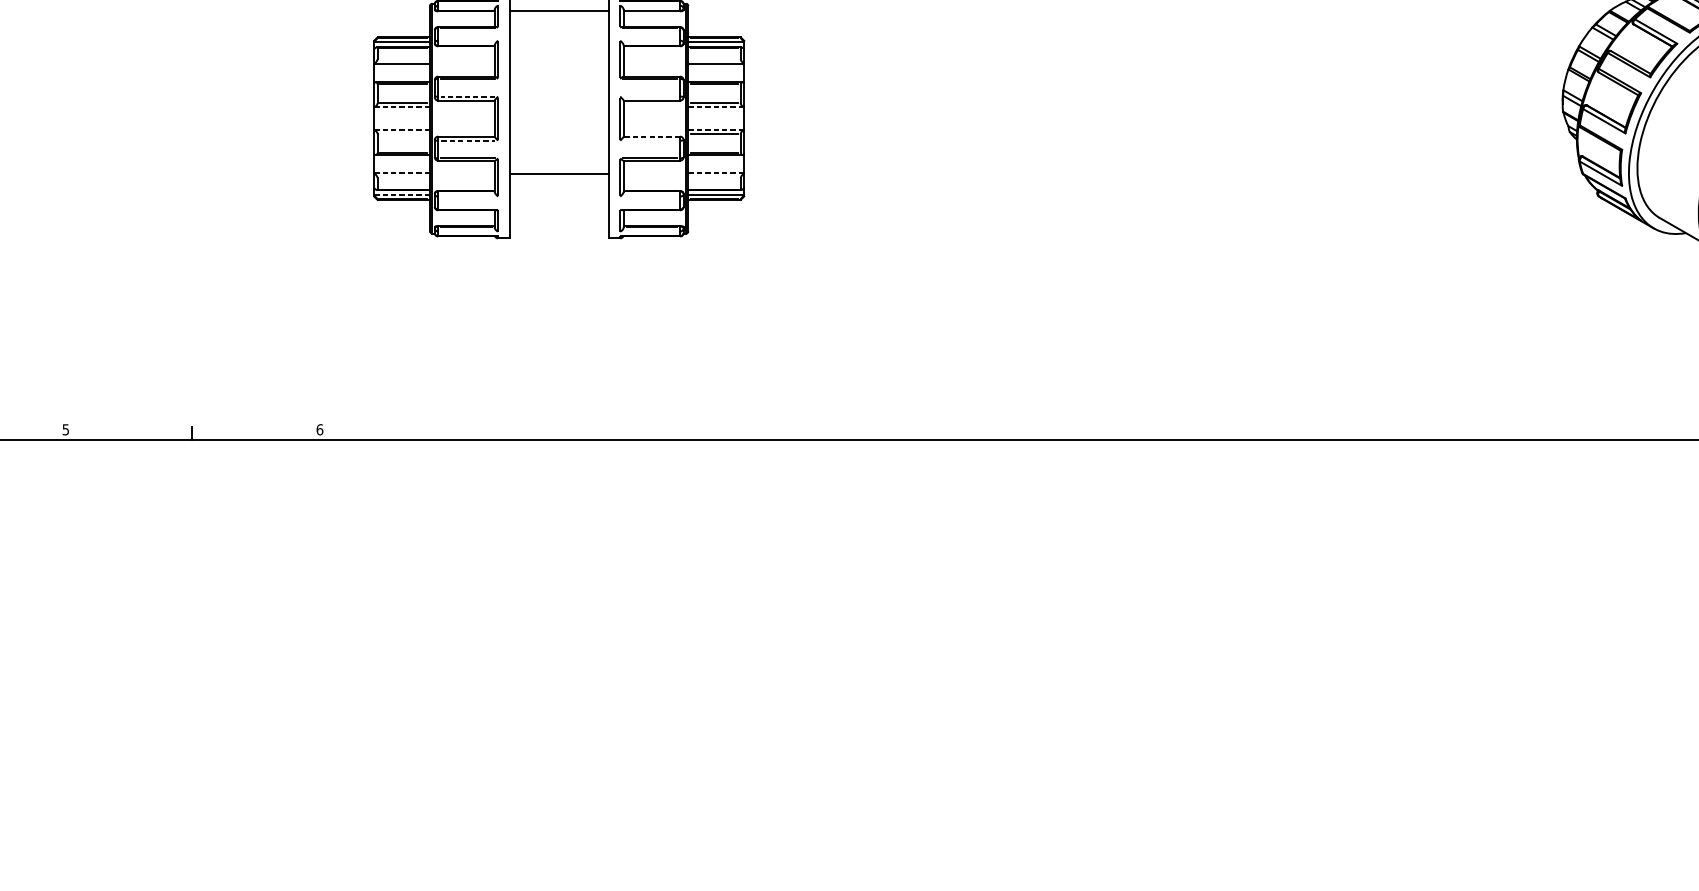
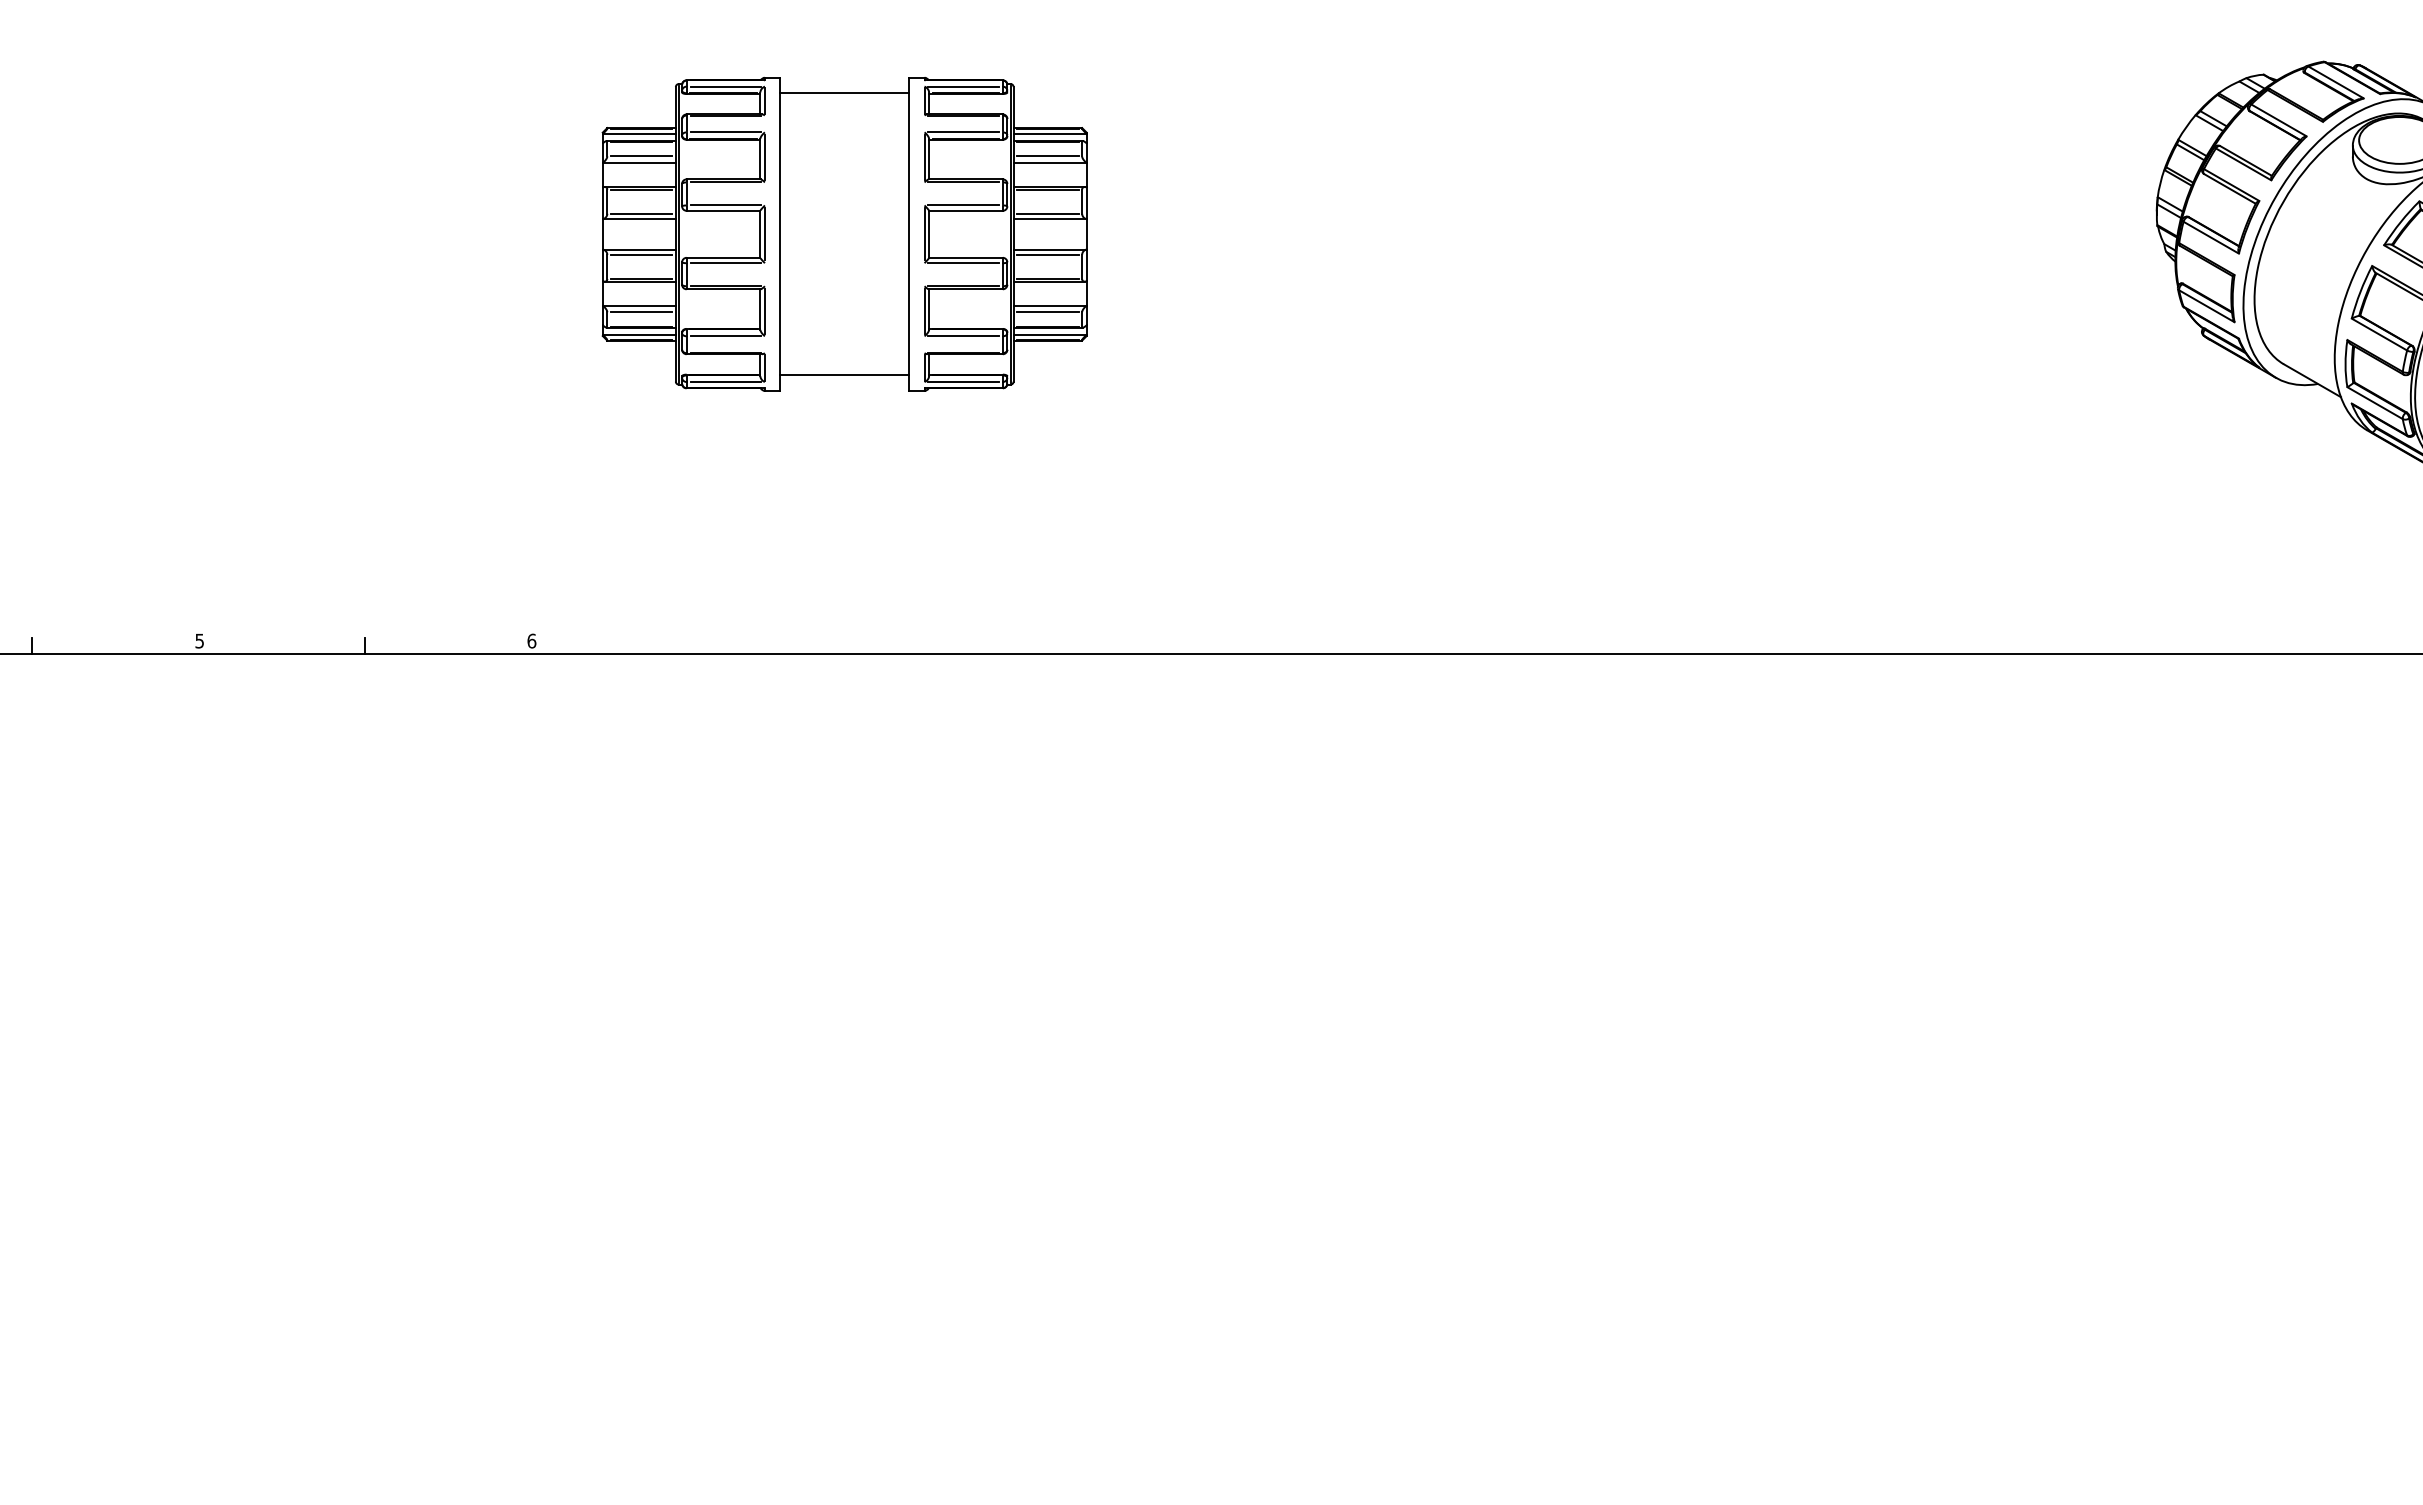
line: (468, 5) -> (725, 86), added
line: (650, 5) -> (963, 86), added
line: (651, 10) -> (965, 93), added
line: (468, 40) -> (725, 132), added
line: (650, 40) -> (963, 132), added
line: (403, 59) -> (641, 156), added
line: (714, 59) -> (1047, 156), added
line: (468, 96) -> (725, 205), dashed -> solid
line: (650, 96) -> (963, 205), added
line: (402, 107) -> (639, 219), dashed -> solid
line: (716, 107) -> (1050, 219), dashed -> solid
line: (402, 130) -> (639, 249), dashed -> solid
line: (716, 130) -> (1050, 249), dashed -> solid
line: (403, 134) -> (641, 254), added
line: (651, 136) -> (965, 257), dashed -> solid
line: (468, 140) -> (726, 263), dashed -> solid
line: (650, 140) -> (963, 263), added
line: (402, 173) -> (639, 305), dashed -> solid
line: (716, 173) -> (1050, 305), dashed -> solid
line: (559, 174) -> (844, 375), moved
line: (403, 178) -> (641, 312), added
line: (714, 178) -> (1047, 312), added
line: (402, 195) -> (639, 334), dashed -> solid
line: (468, 196) -> (725, 336), added
line: (650, 196) -> (963, 336), added
line: (468, 231) -> (725, 382), added
line: (650, 231) -> (963, 382), added

